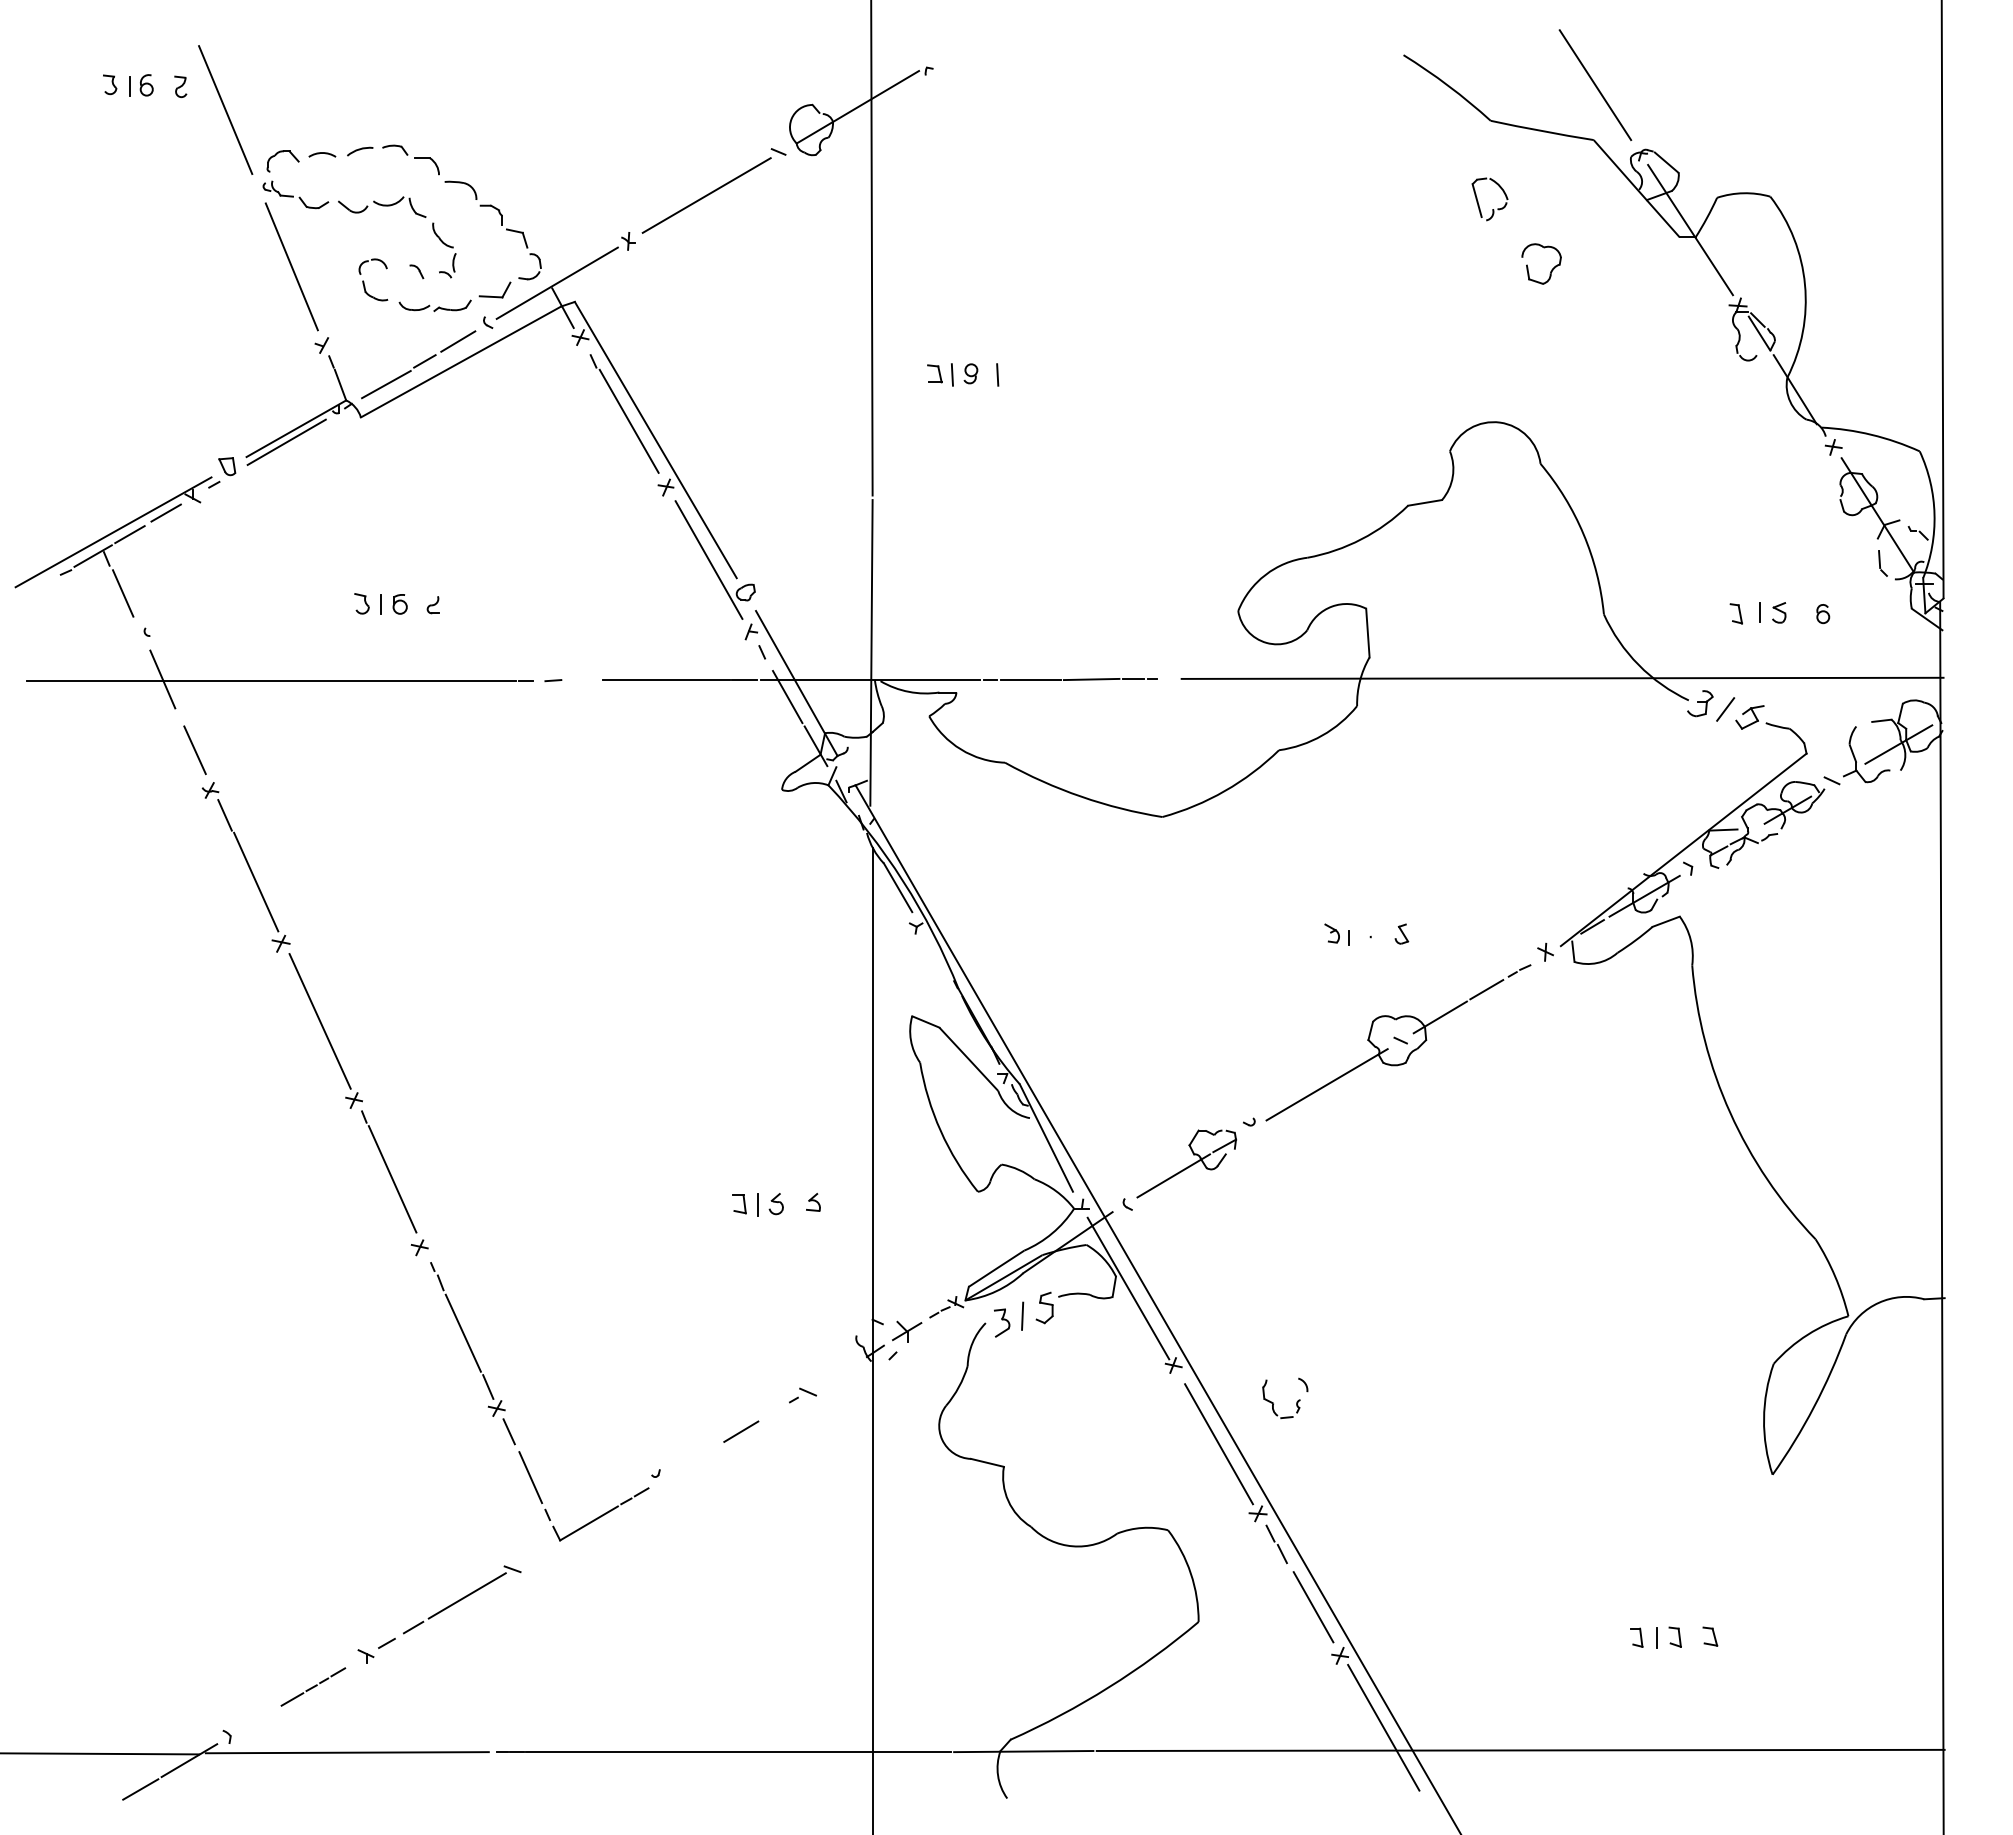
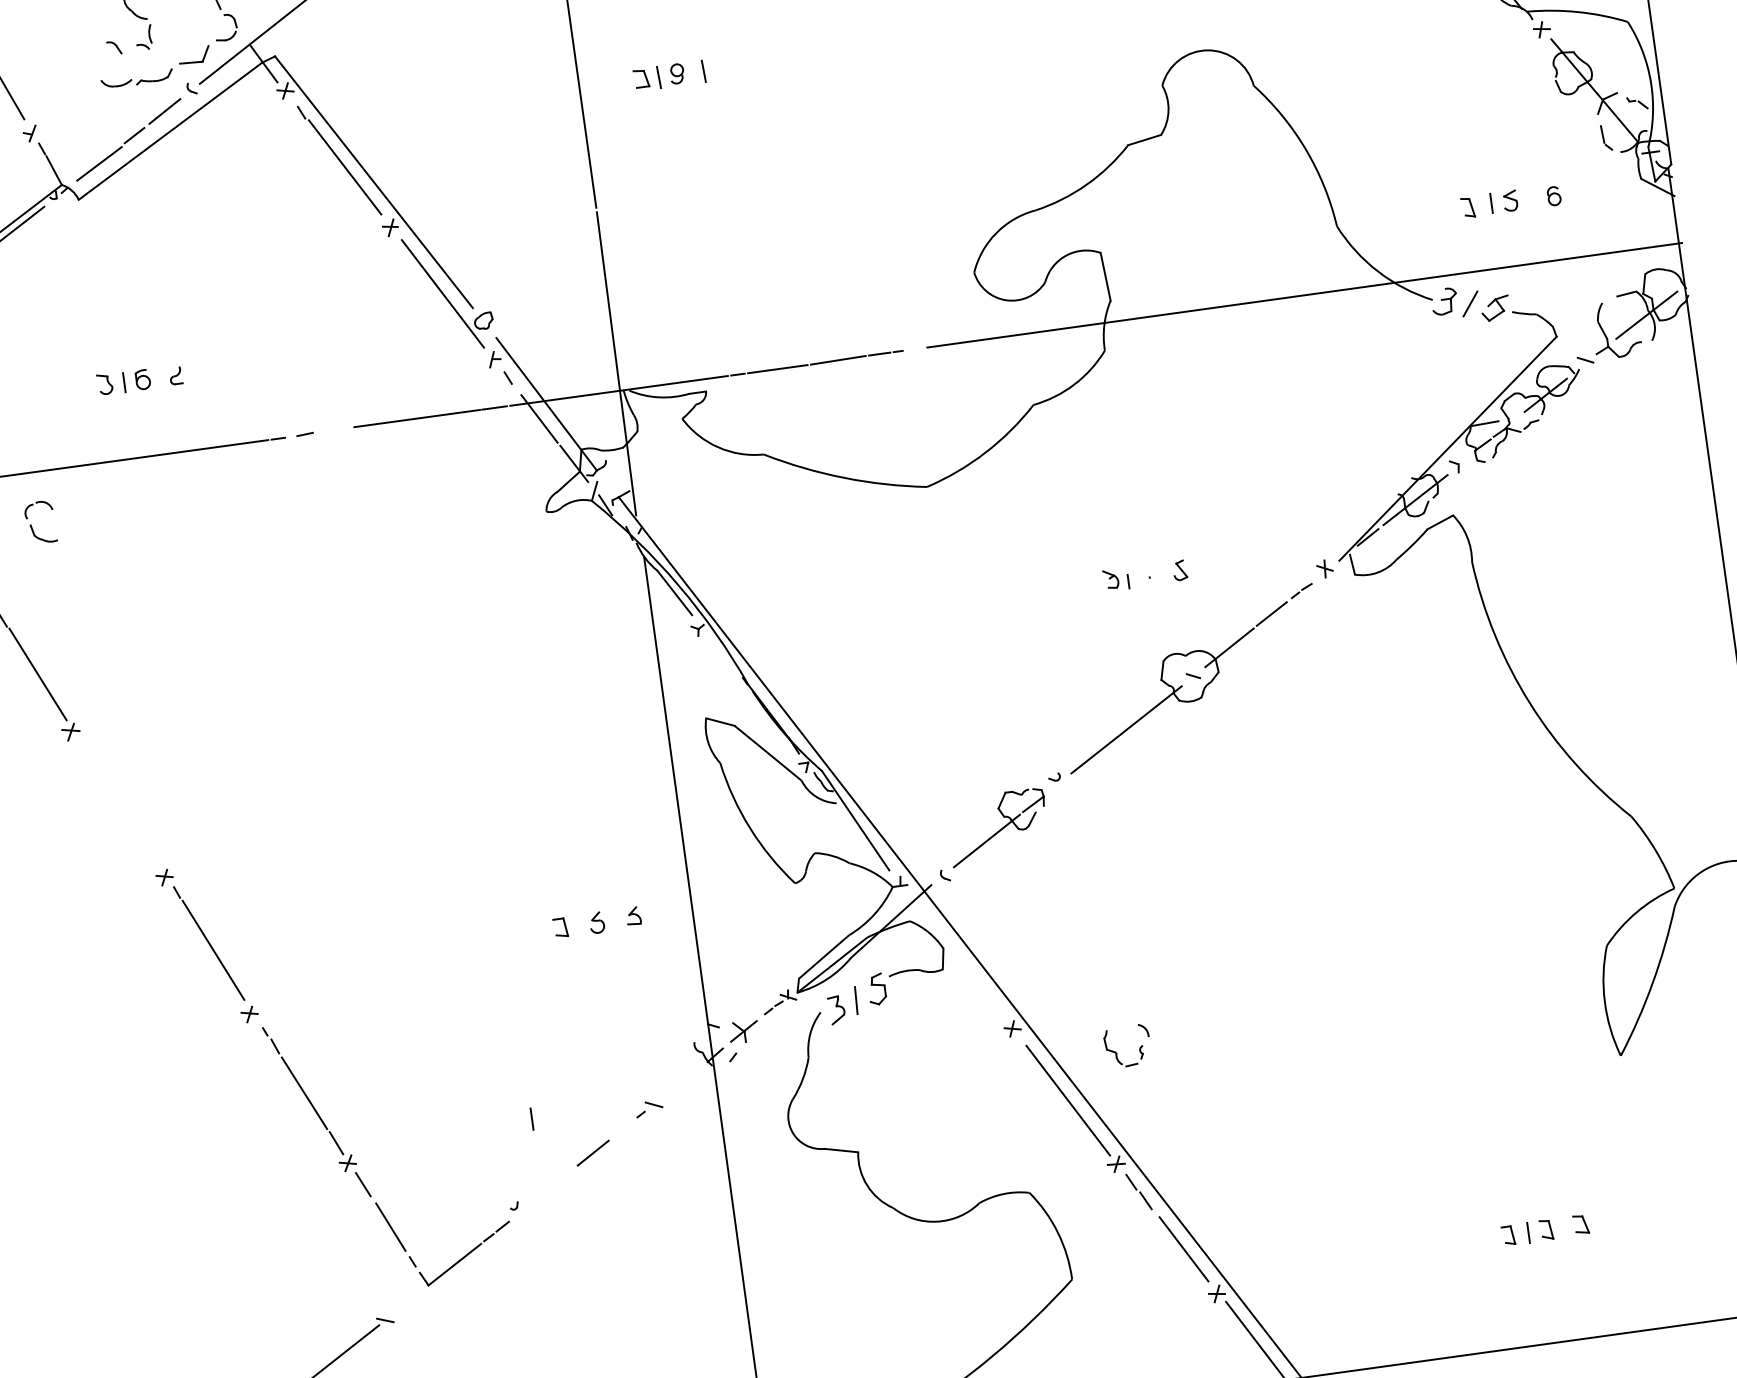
part: (364, 281) -> (32, 525), moved
line: (319, 1021) -> (119, 803), removed
line: (757, 1204) -> (531, 1119), moved
line: (1128, 1288) -> (957, 958), removed

